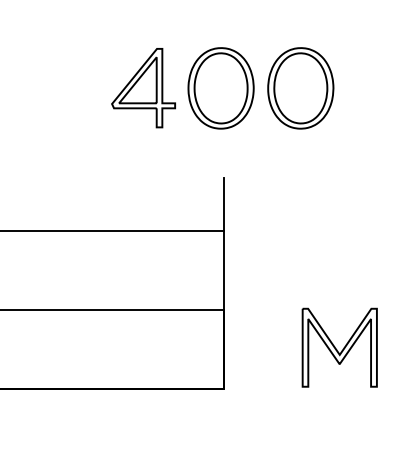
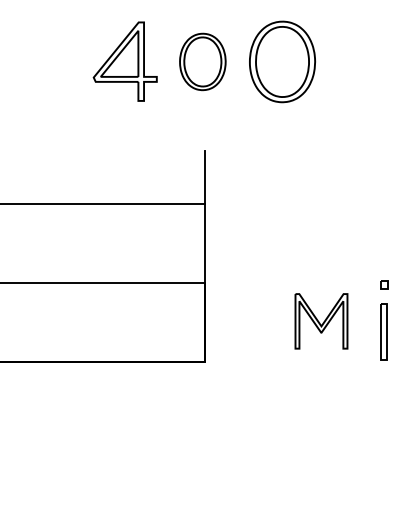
part: (220, 87) -> (202, 61), size x0.7
part: (339, 347) -> (321, 321), size x0.7

